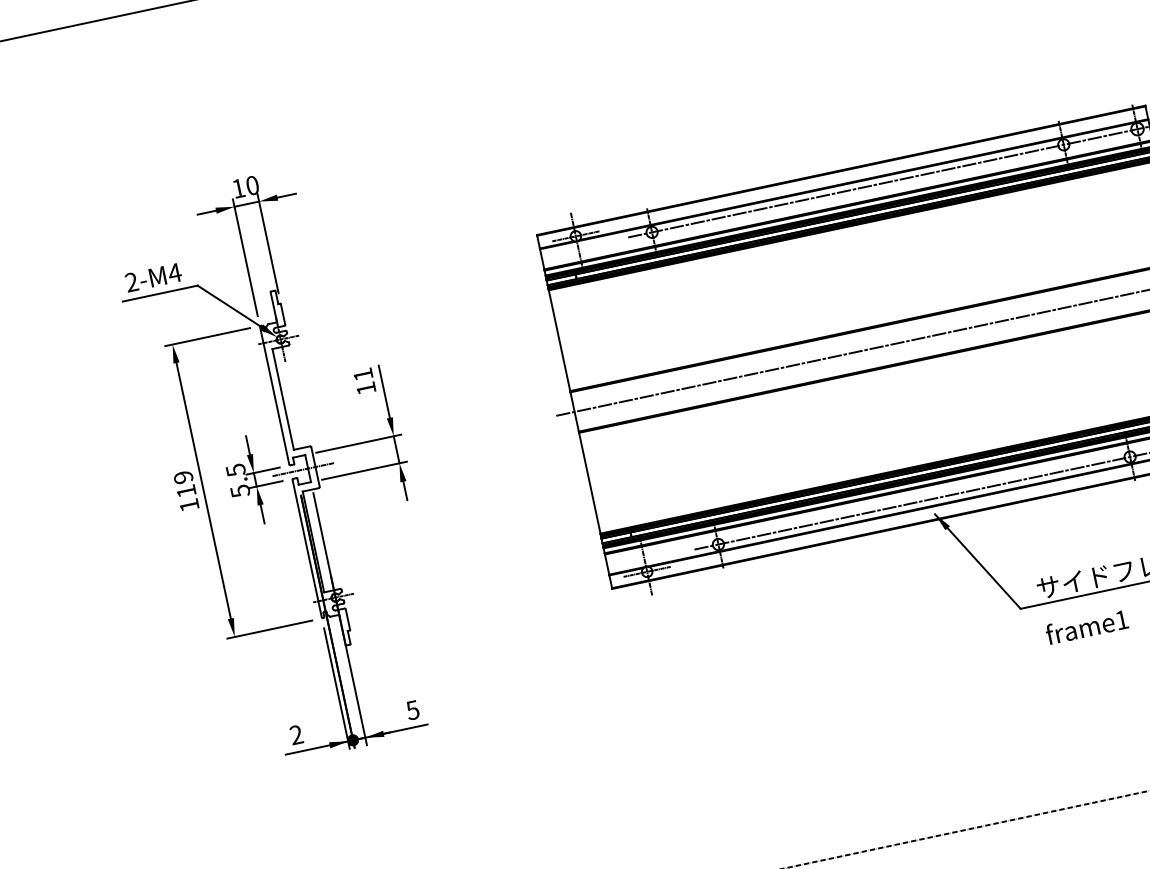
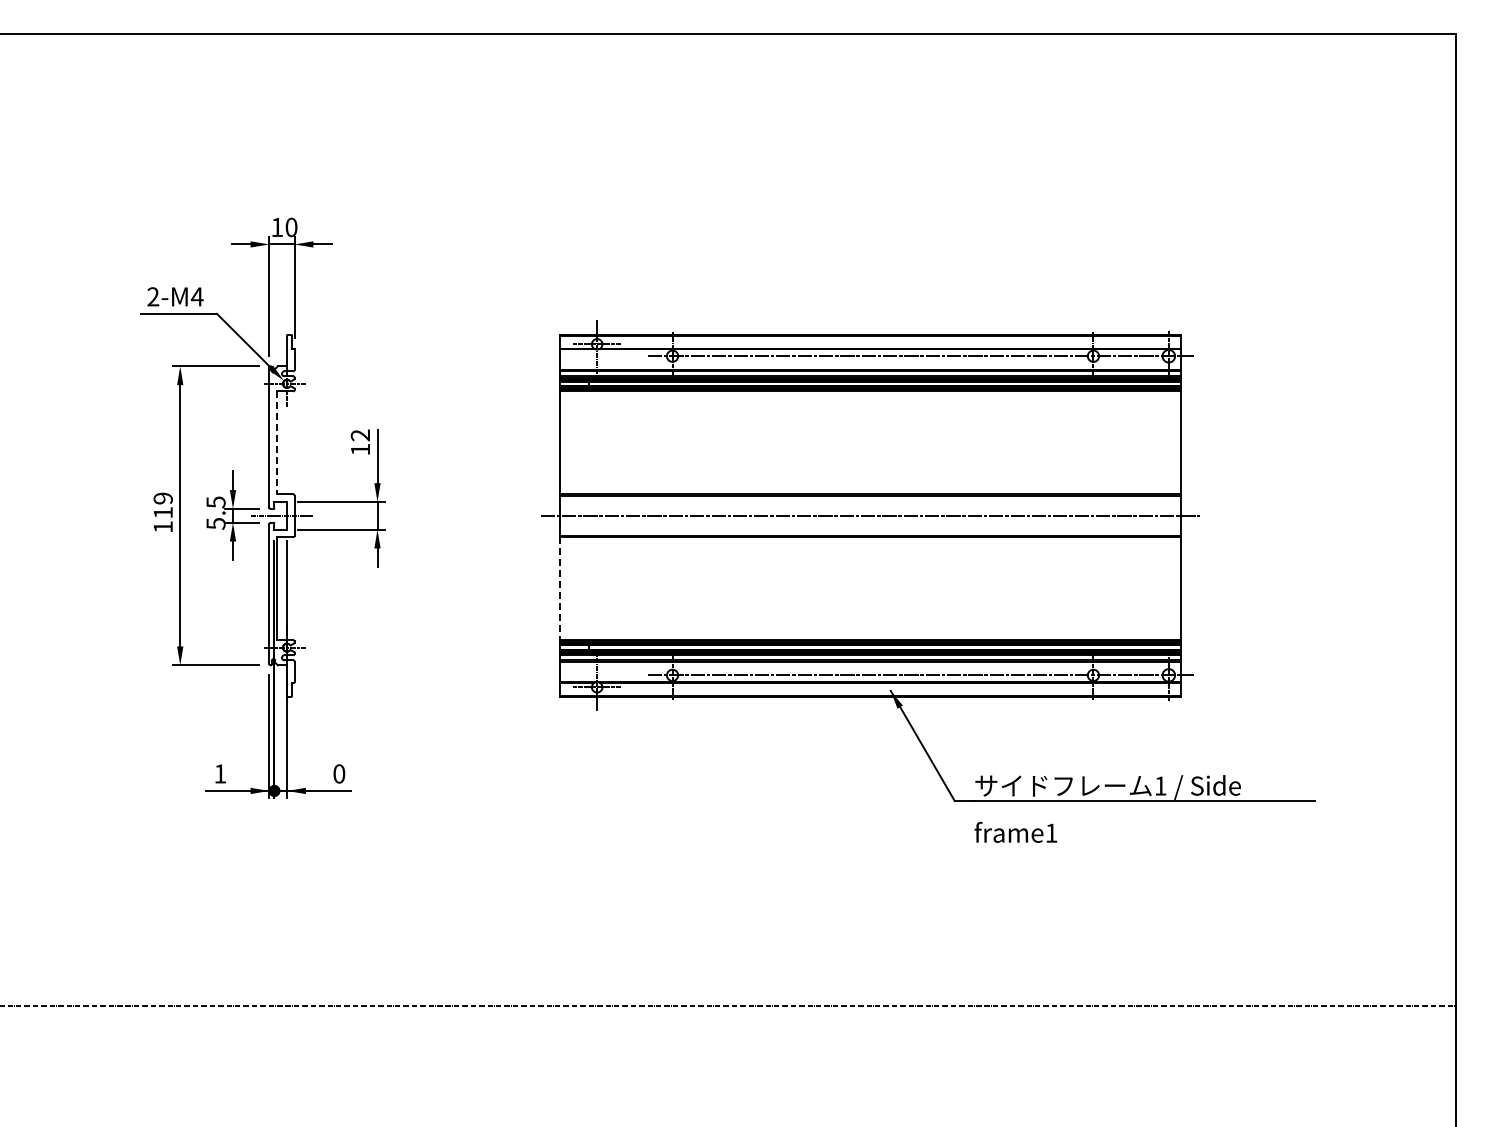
text: (362, 374) -> (359, 435), 11 -> 12
line: (282, 399) -> (276, 442), solid -> dashed
line: (589, 483) -> (559, 588), solid -> dashed
text: (413, 709) -> (339, 773), 5 -> 0
text: (296, 734) -> (220, 773), 2 -> 1

